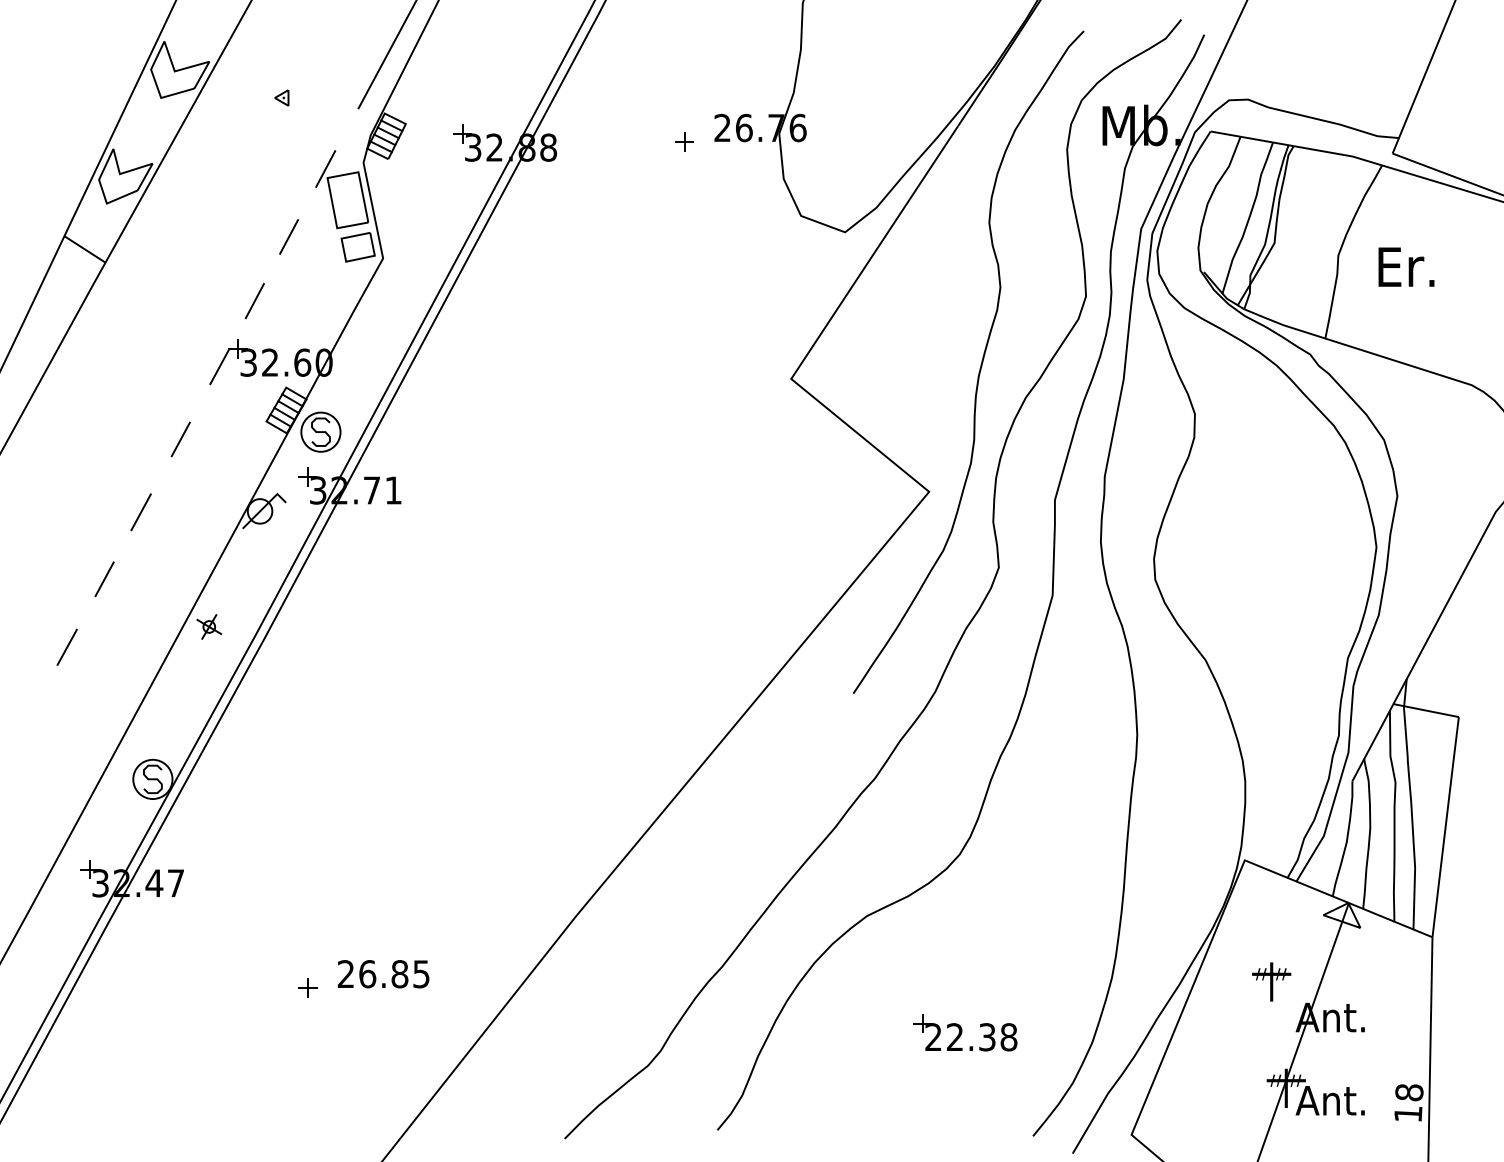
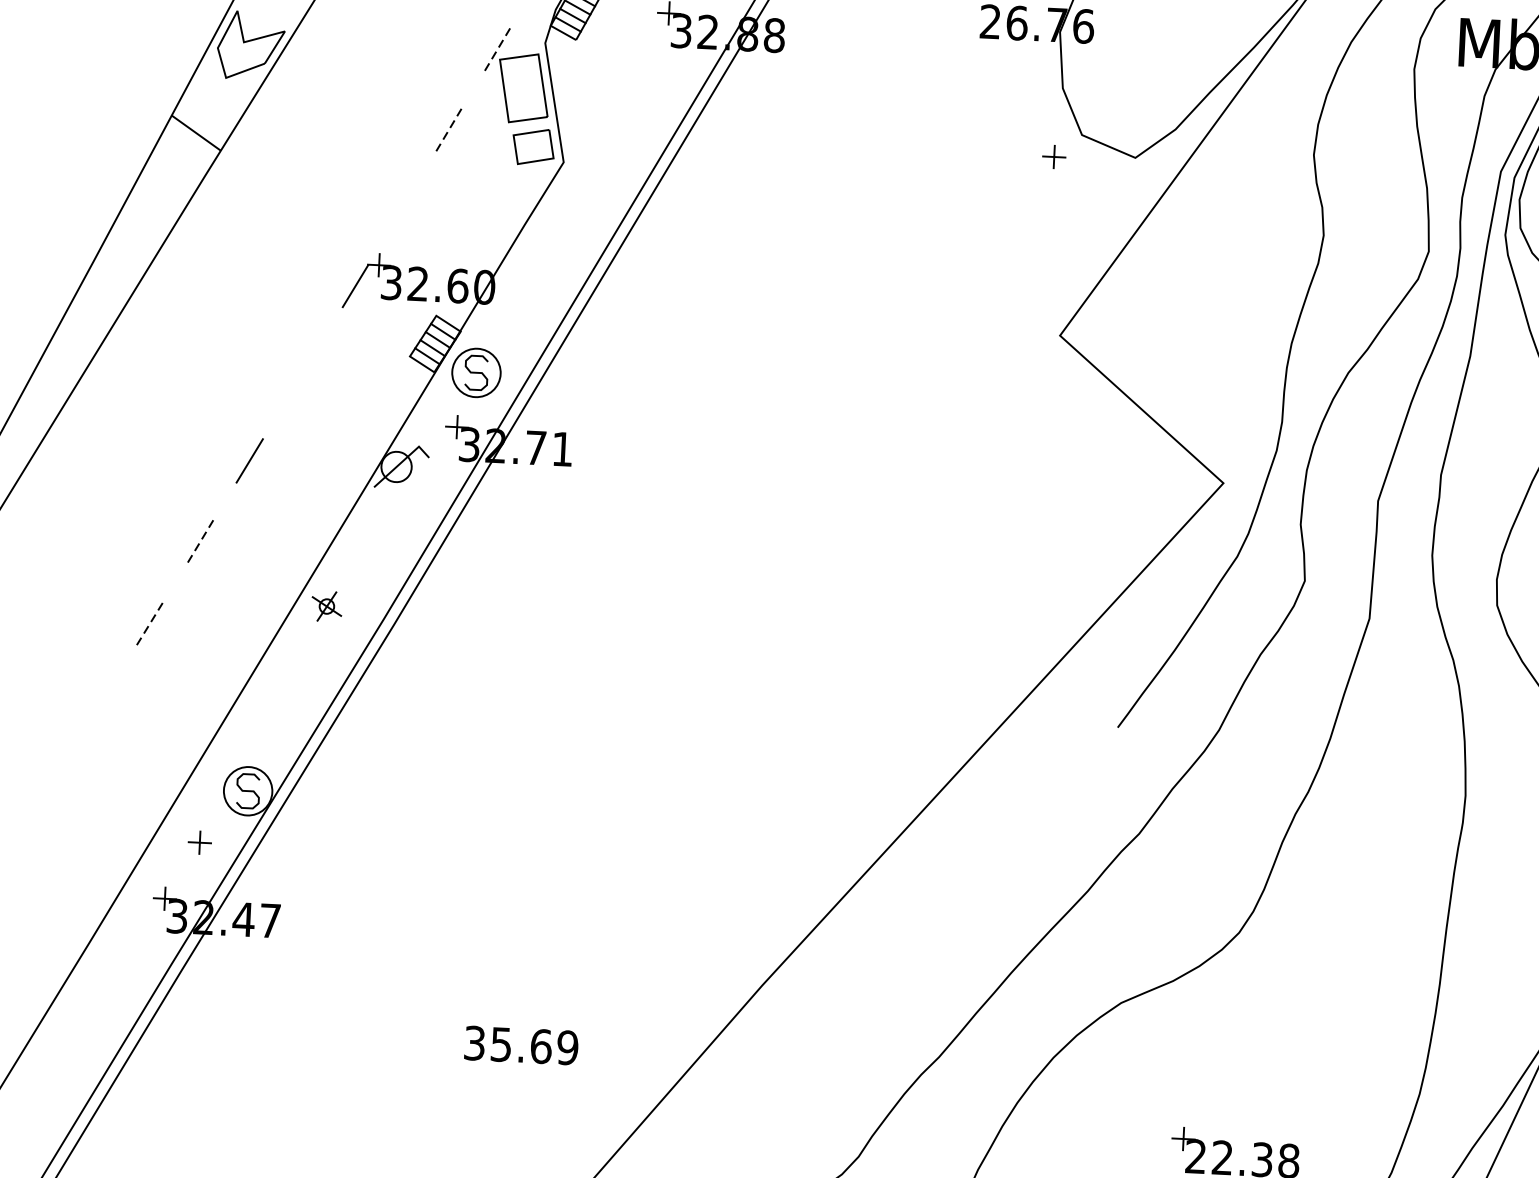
part: (684, 141) -> (1054, 156), moved
line: (325, 168) -> (498, 47), solid -> dashed
line: (289, 236) -> (449, 129), solid -> dashed
line: (254, 301) -> (402, 207), removed
line: (180, 439) -> (302, 373), removed
line: (104, 578) -> (200, 540), solid -> dashed
line: (67, 647) -> (150, 623), solid -> dashed
text: (383, 974) -> (520, 1045), 26.85 -> 35.69
part: (307, 987) -> (199, 842), moved

